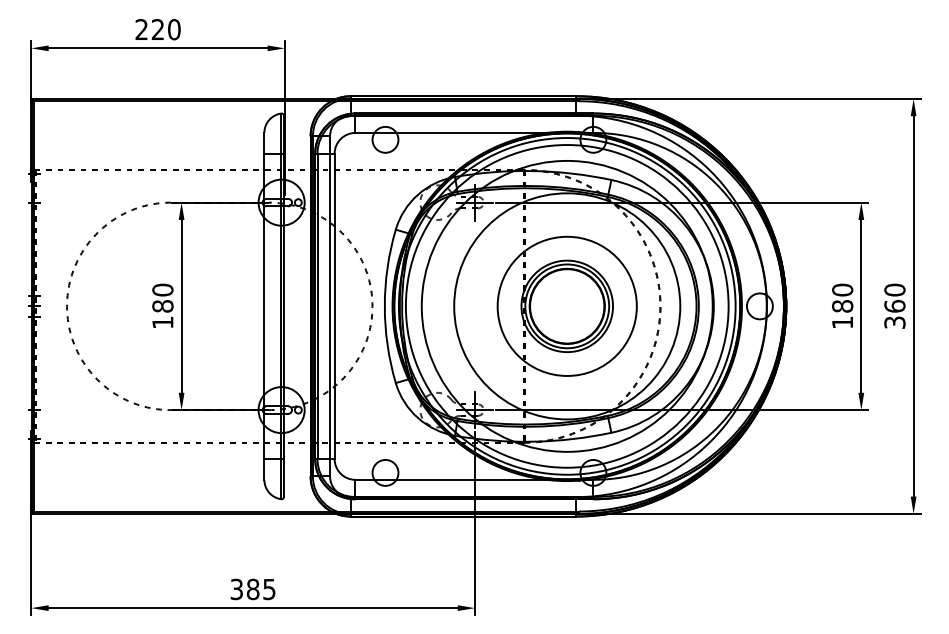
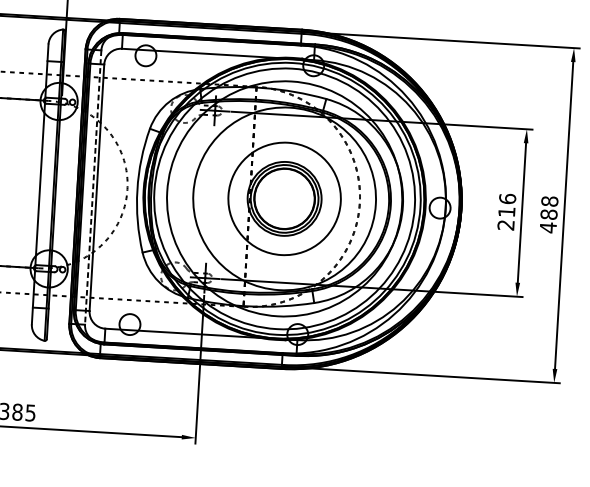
text: (842, 305) -> (506, 211), 180 -> 216
line: (330, 306) -> (93, 187), solid -> dashed
text: (894, 306) -> (548, 214), 360 -> 488

